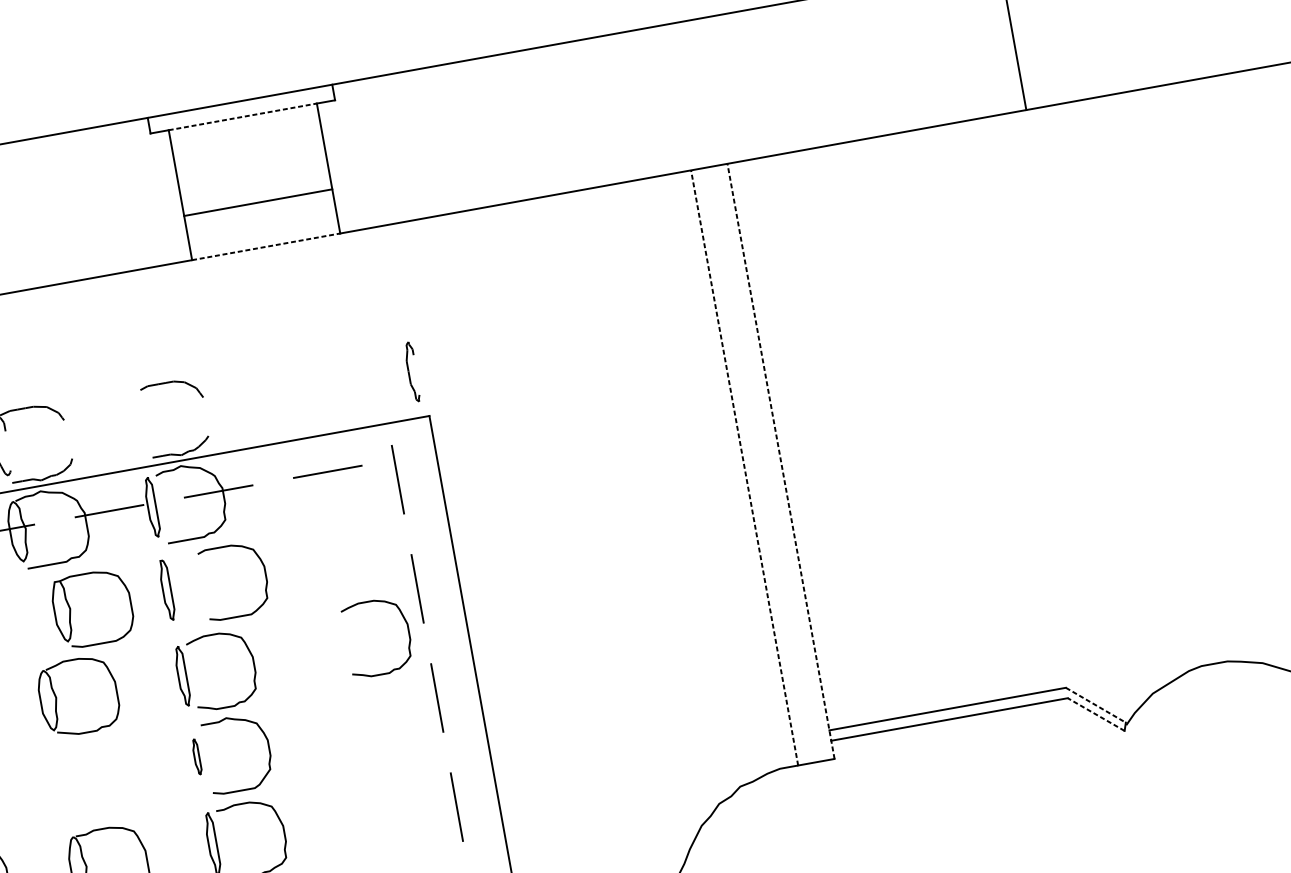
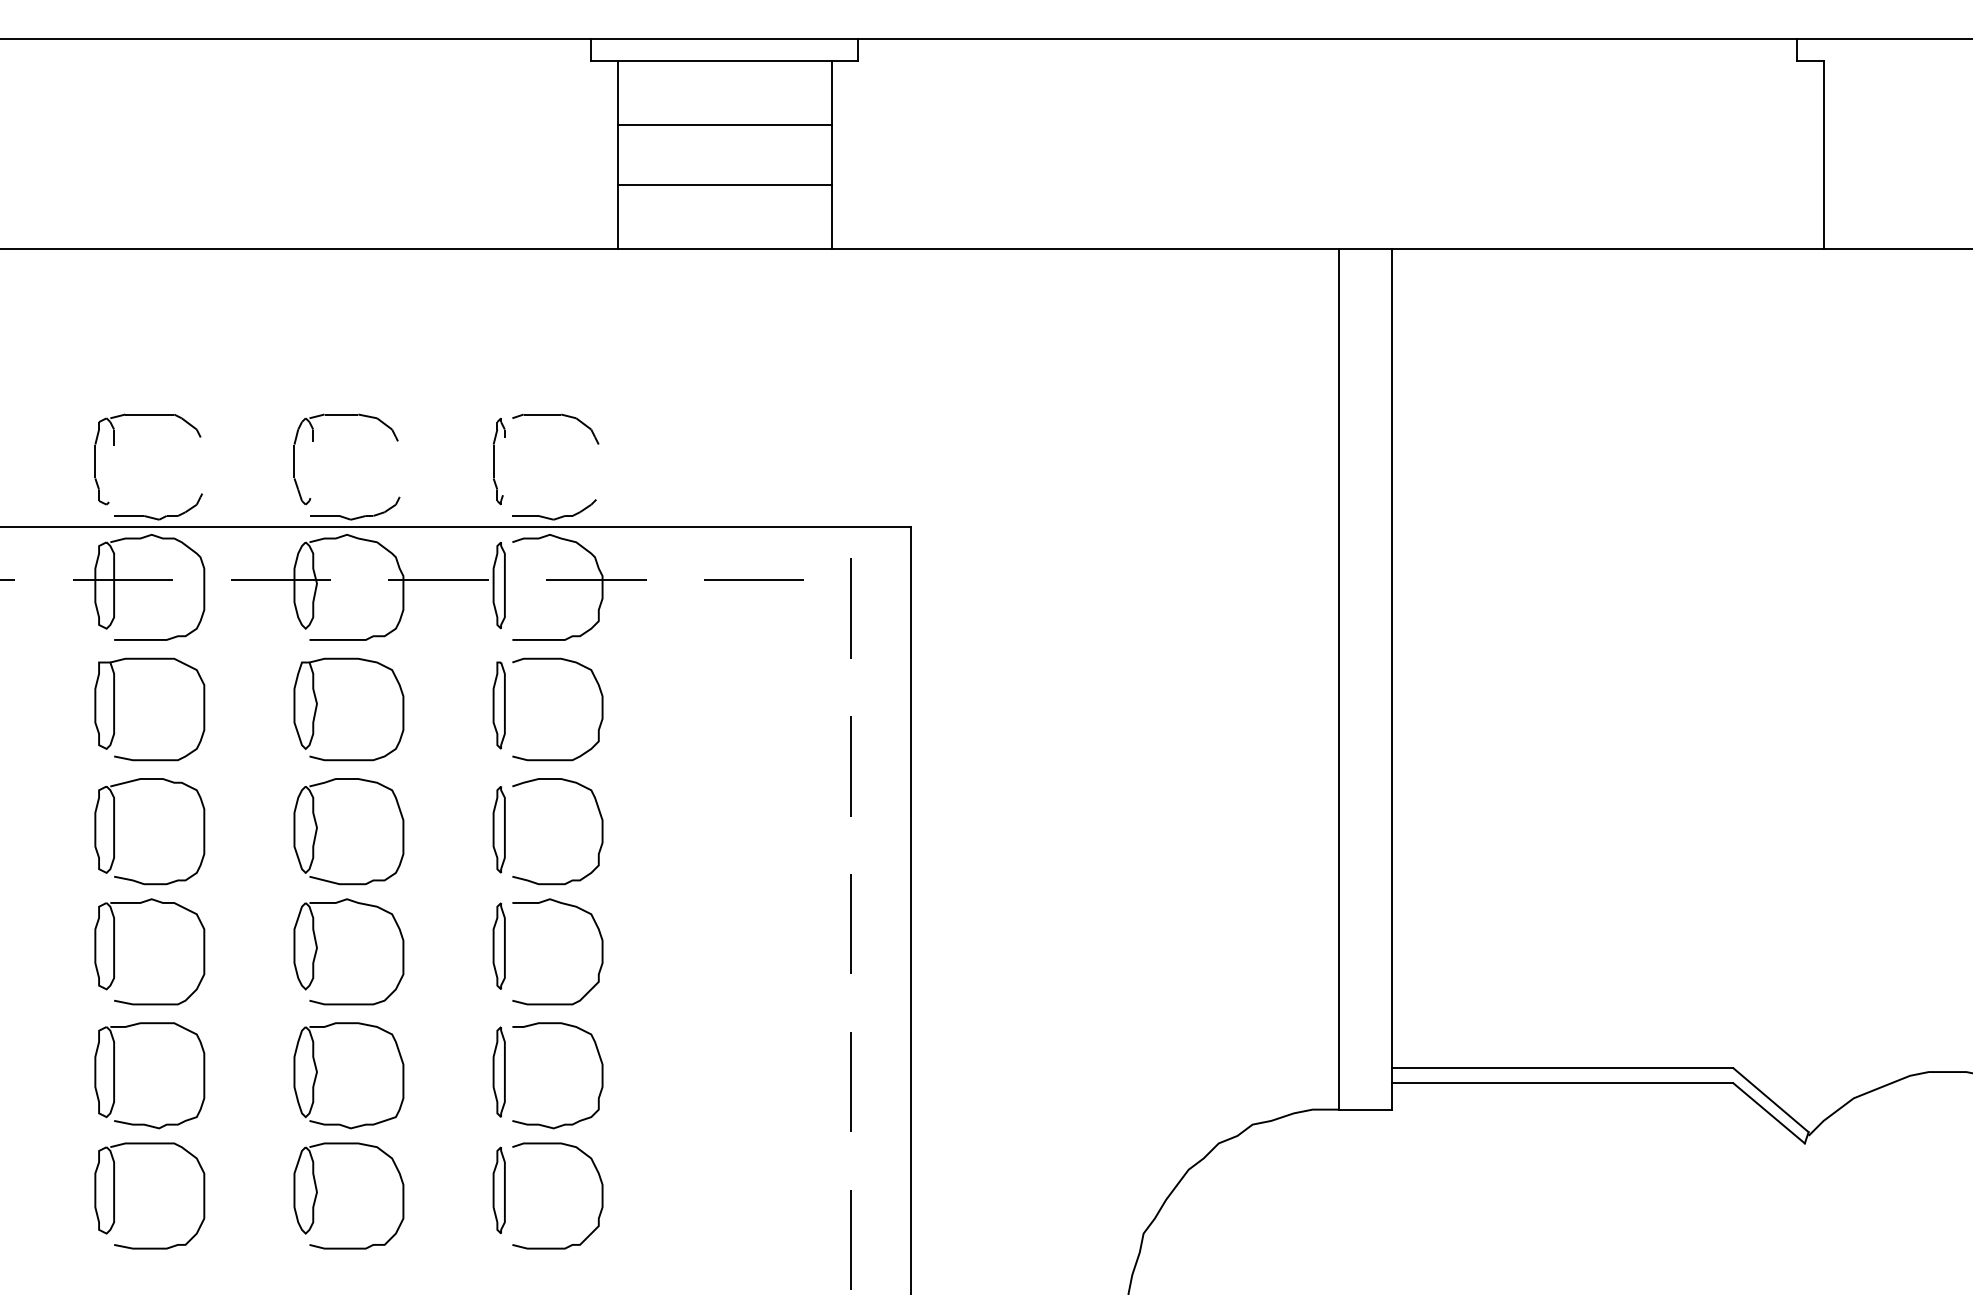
line: (243, 116) -> (725, 61), dashed -> solid
line: (250, 161) -> (724, 125), added
line: (266, 246) -> (725, 249), dashed -> solid
part: (412, 372) -> (498, 461), moved
line: (780, 460) -> (1391, 678), dashed -> solid
line: (744, 467) -> (1338, 678), dashed -> solid
curve: (265, 575) -> (601, 709), moved
part: (71, 611) -> (317, 707), moved
curve: (408, 632) -> (826, 824), removed
line: (1096, 705) -> (1771, 1100), dashed -> solid
line: (1096, 714) -> (1769, 1113), dashed -> solid
part: (196, 756) -> (498, 945), size x1.67
part: (71, 783) -> (317, 951), added

